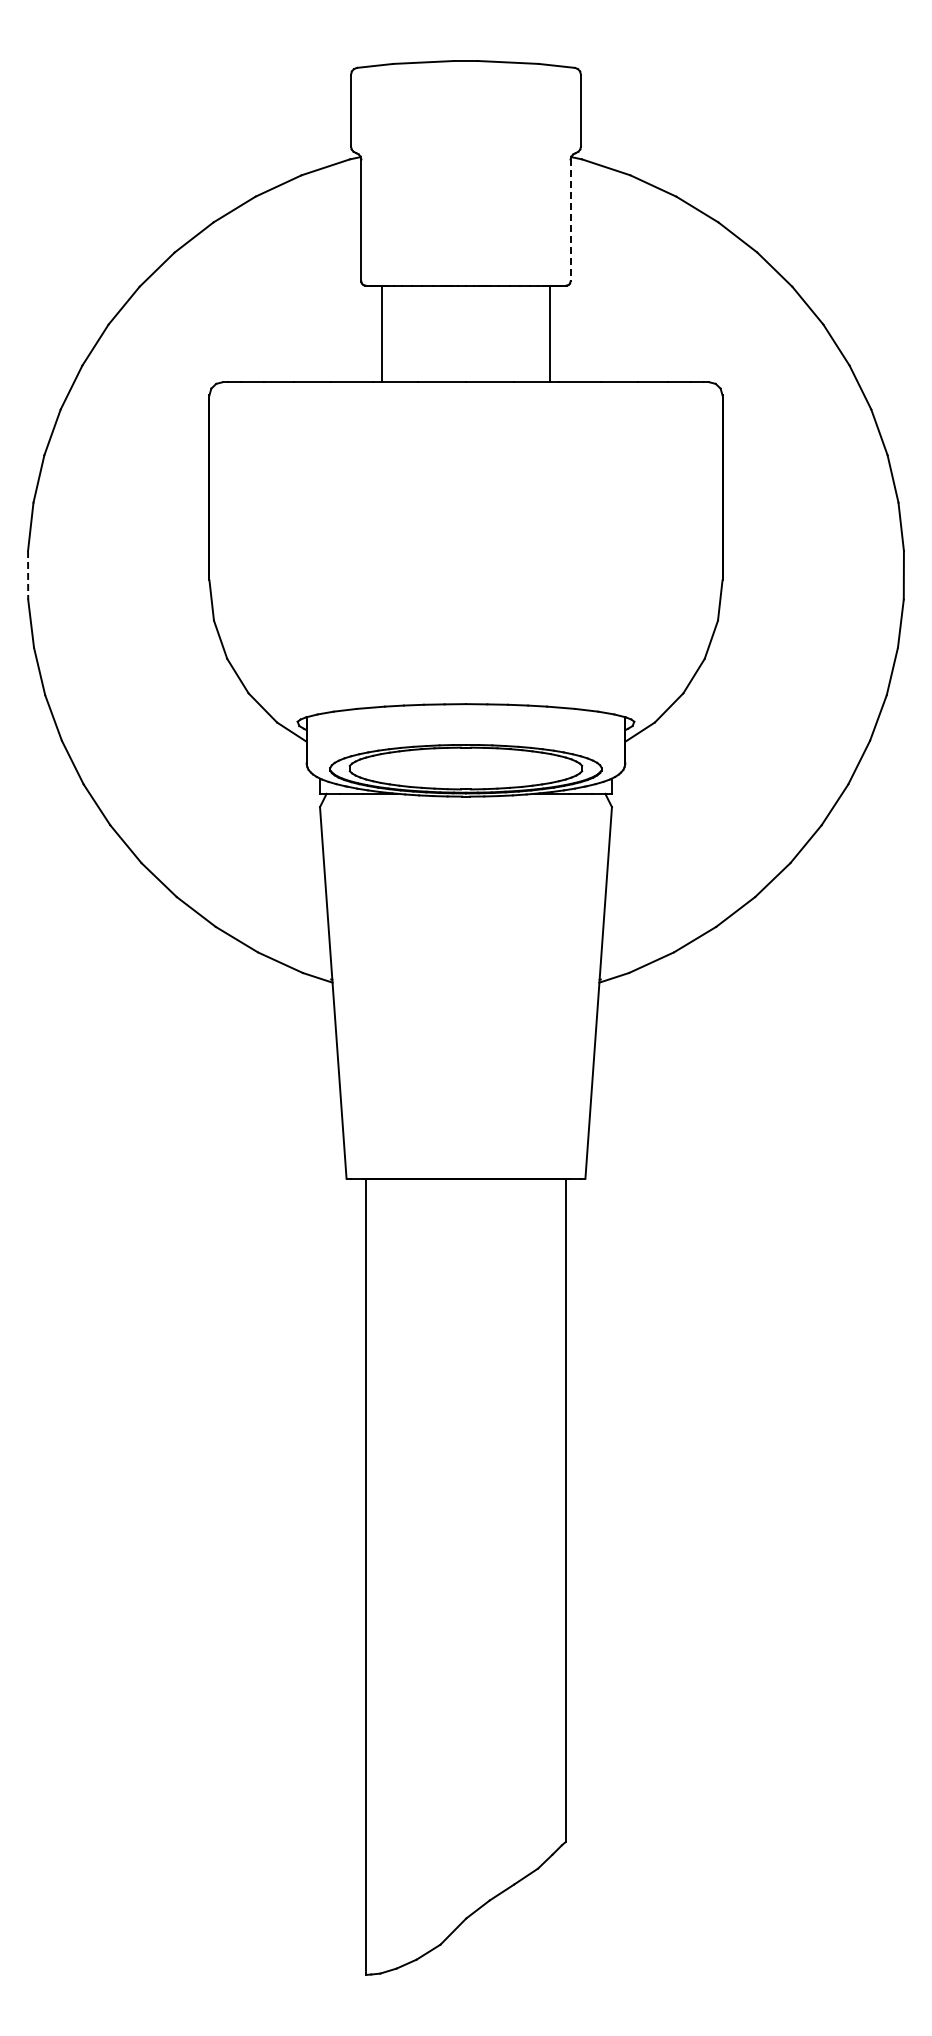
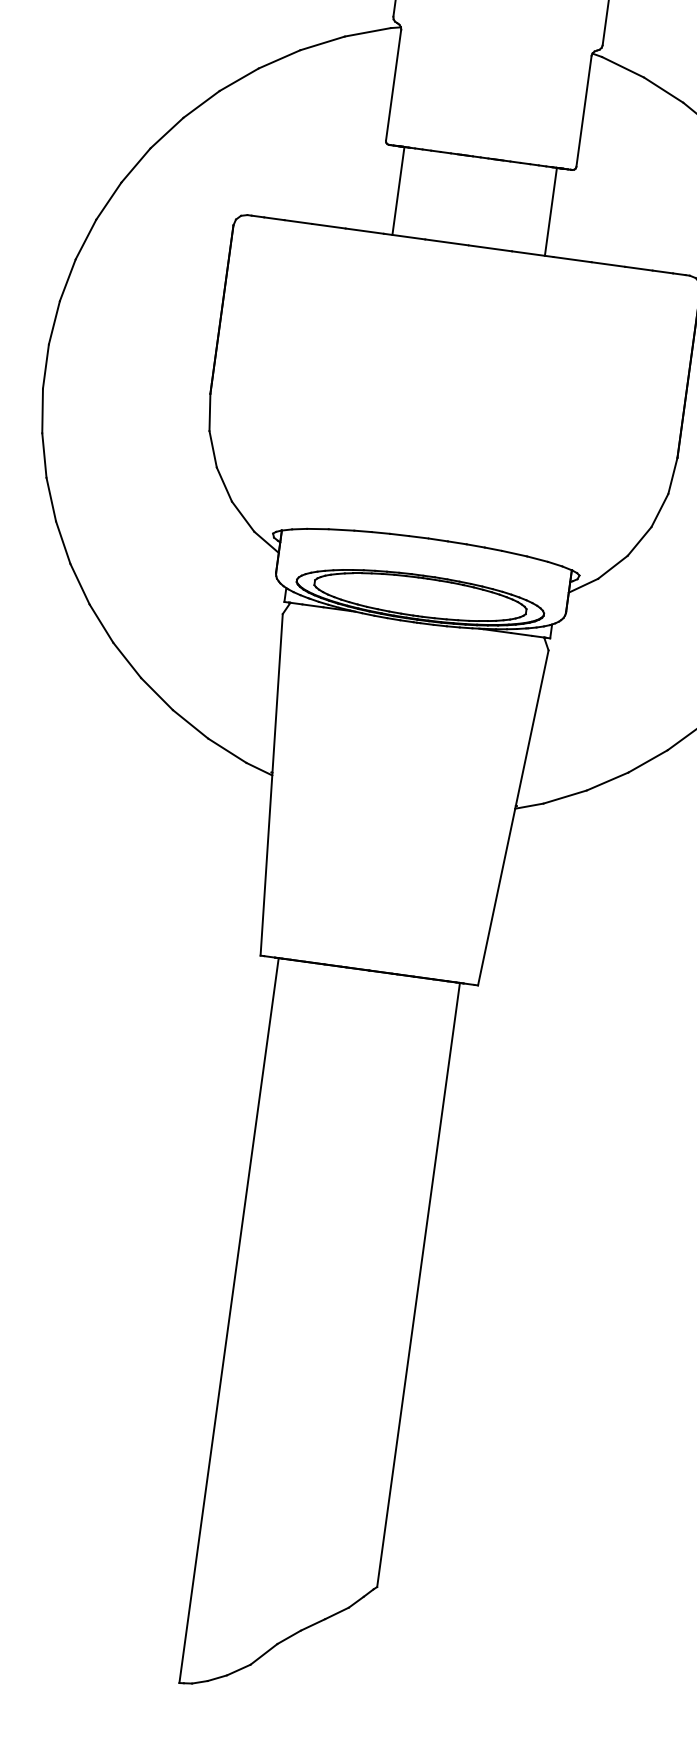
line: (570, 221) -> (583, 112), dashed -> solid
line: (28, 575) -> (46, 366), dashed -> solid

